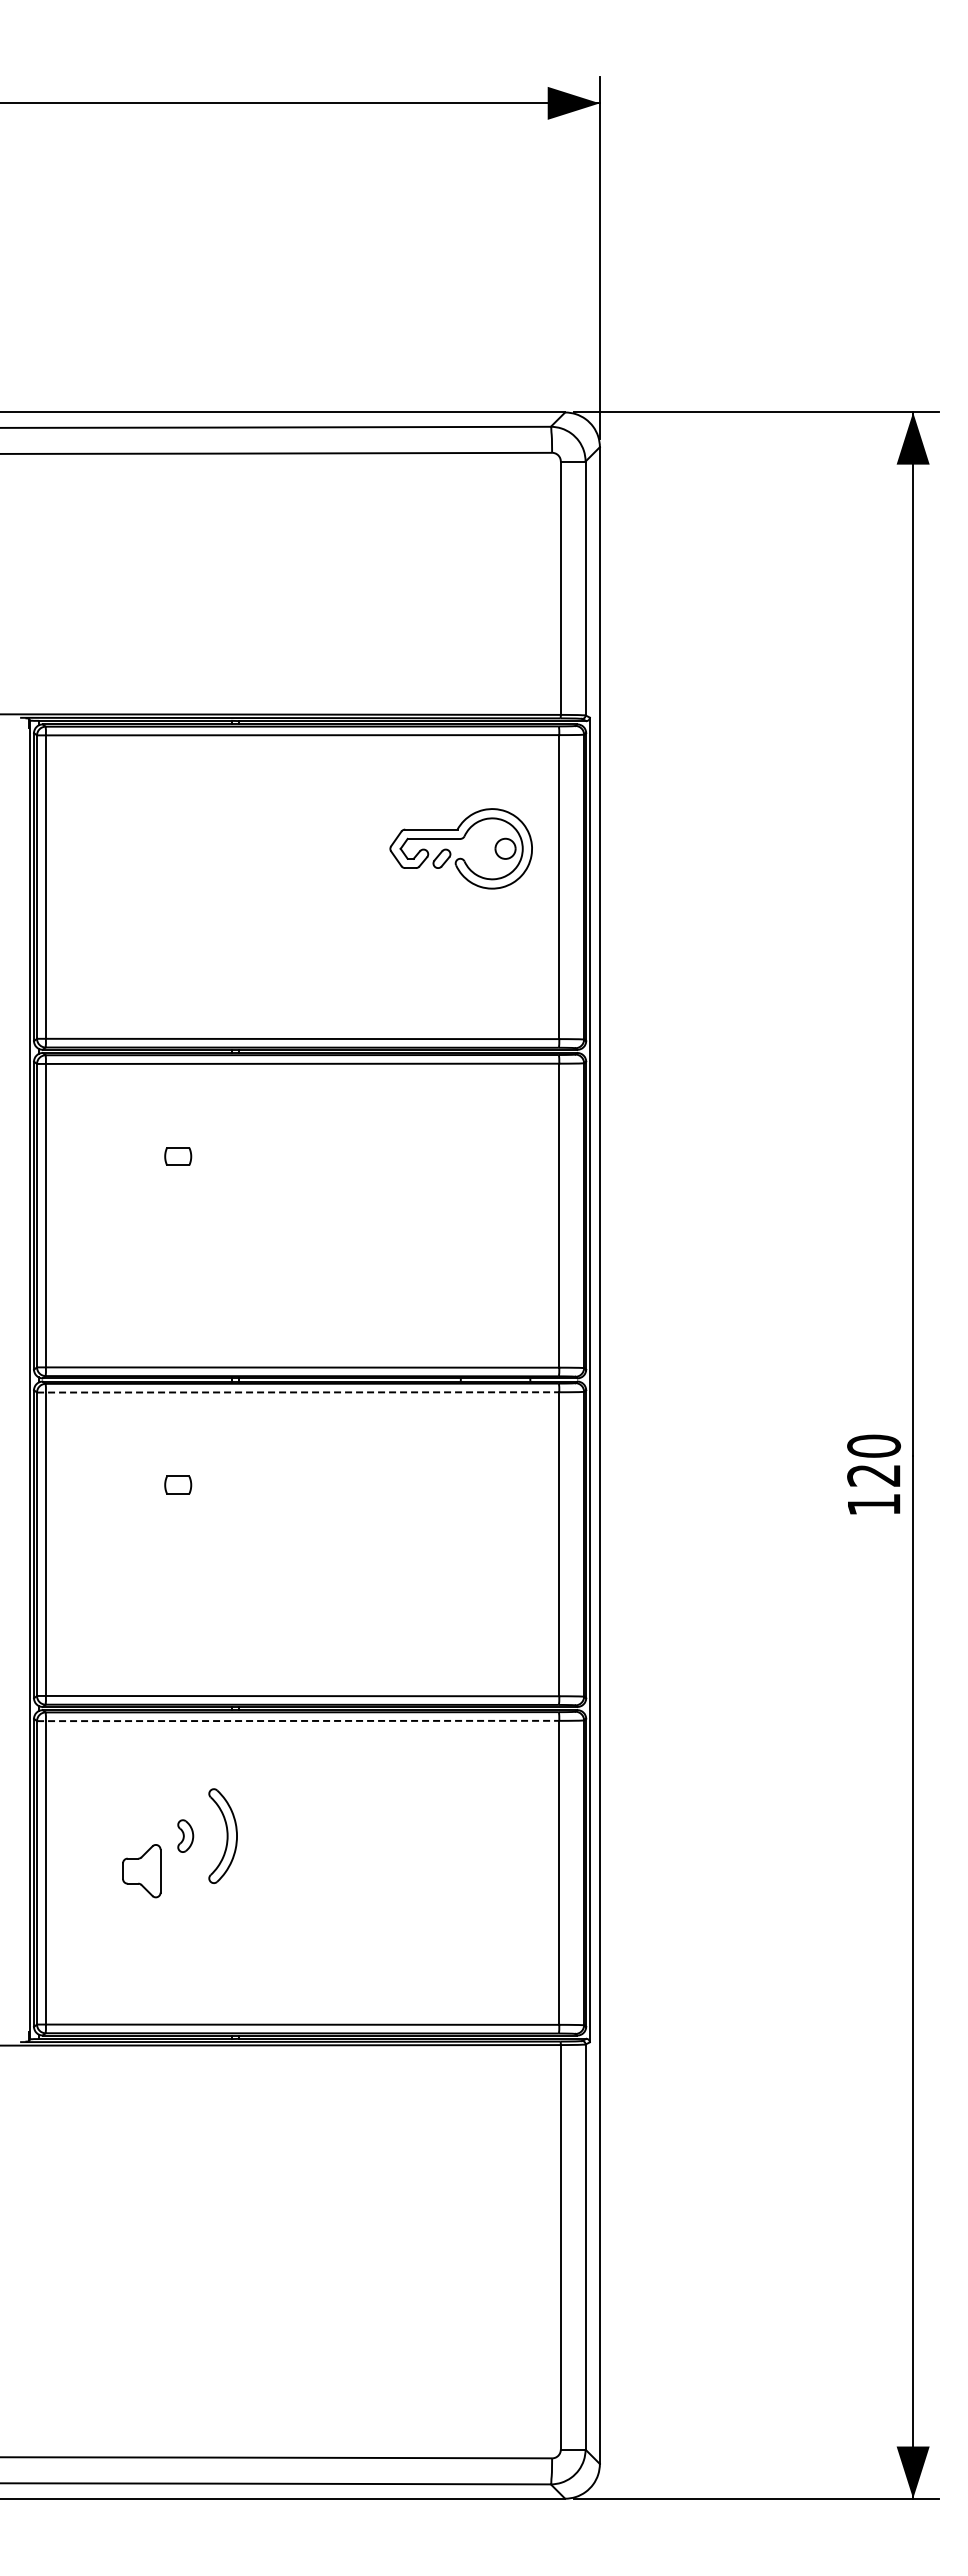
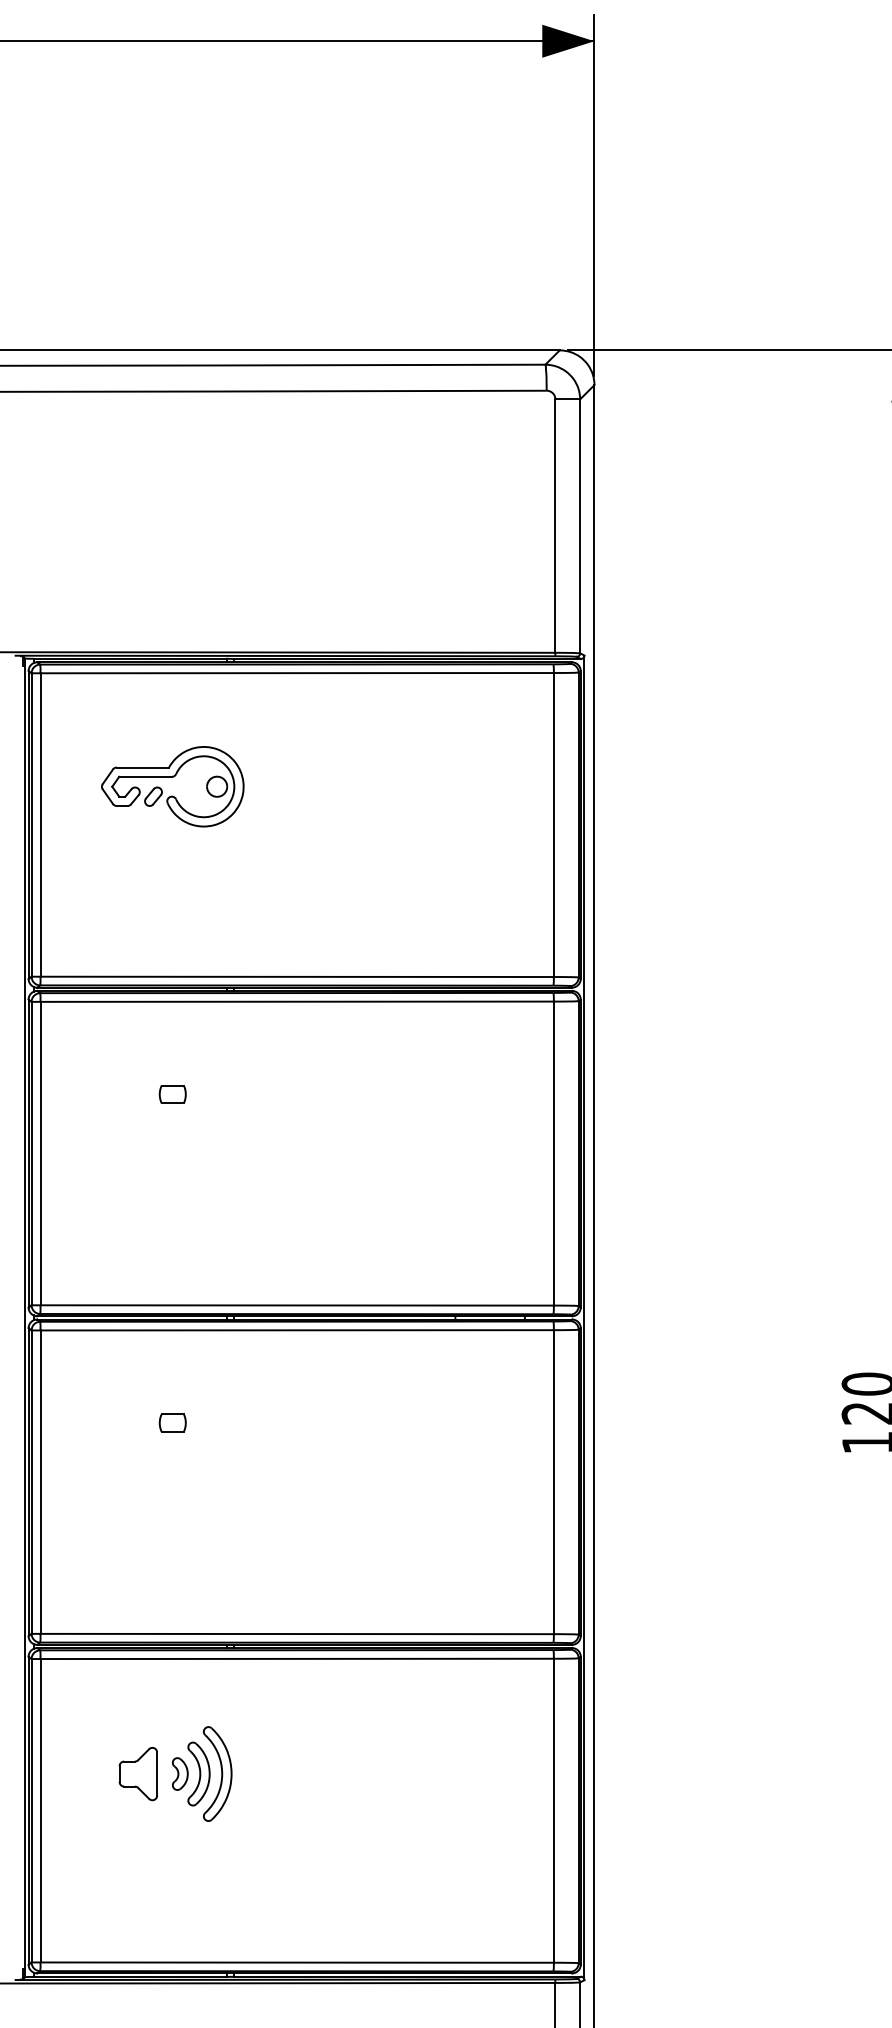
part: (460, 839) -> (172, 777), moved
line: (298, 1392) -> (293, 1330), dashed -> solid
line: (298, 1720) -> (293, 1658), dashed -> solid
part: (203, 1835) -> (198, 1773), added
part: (141, 1871) -> (138, 1774), moved

